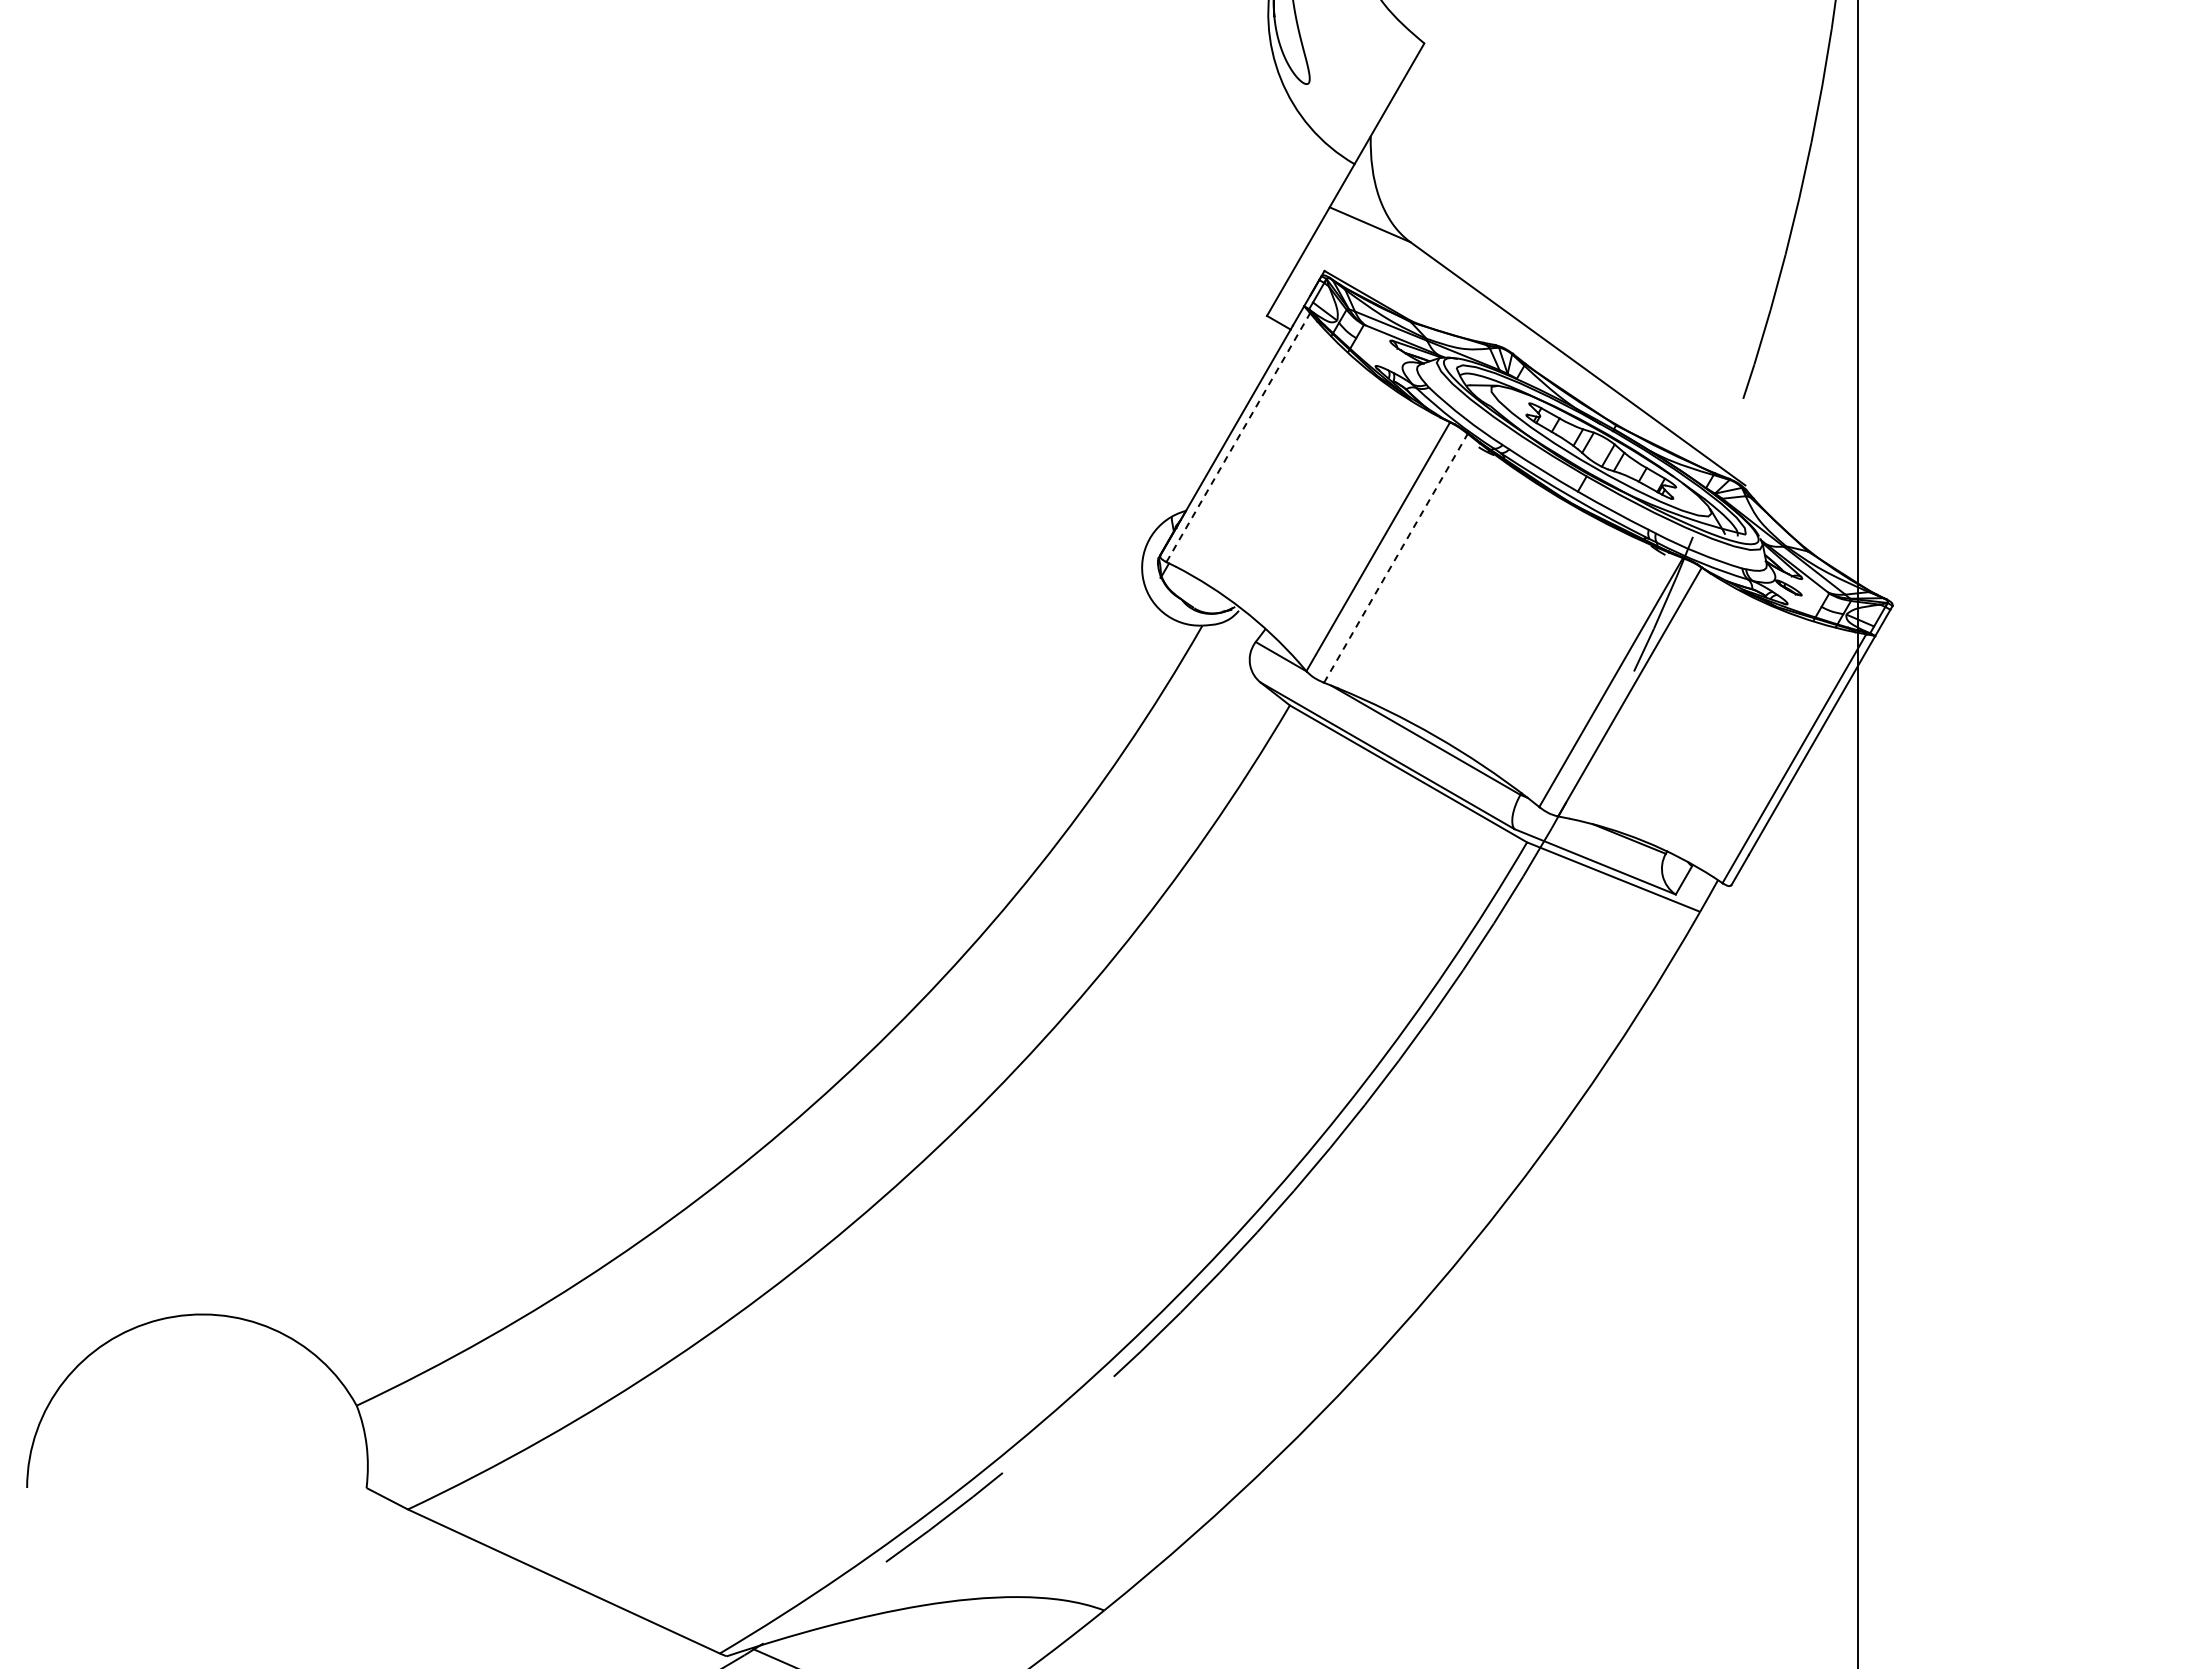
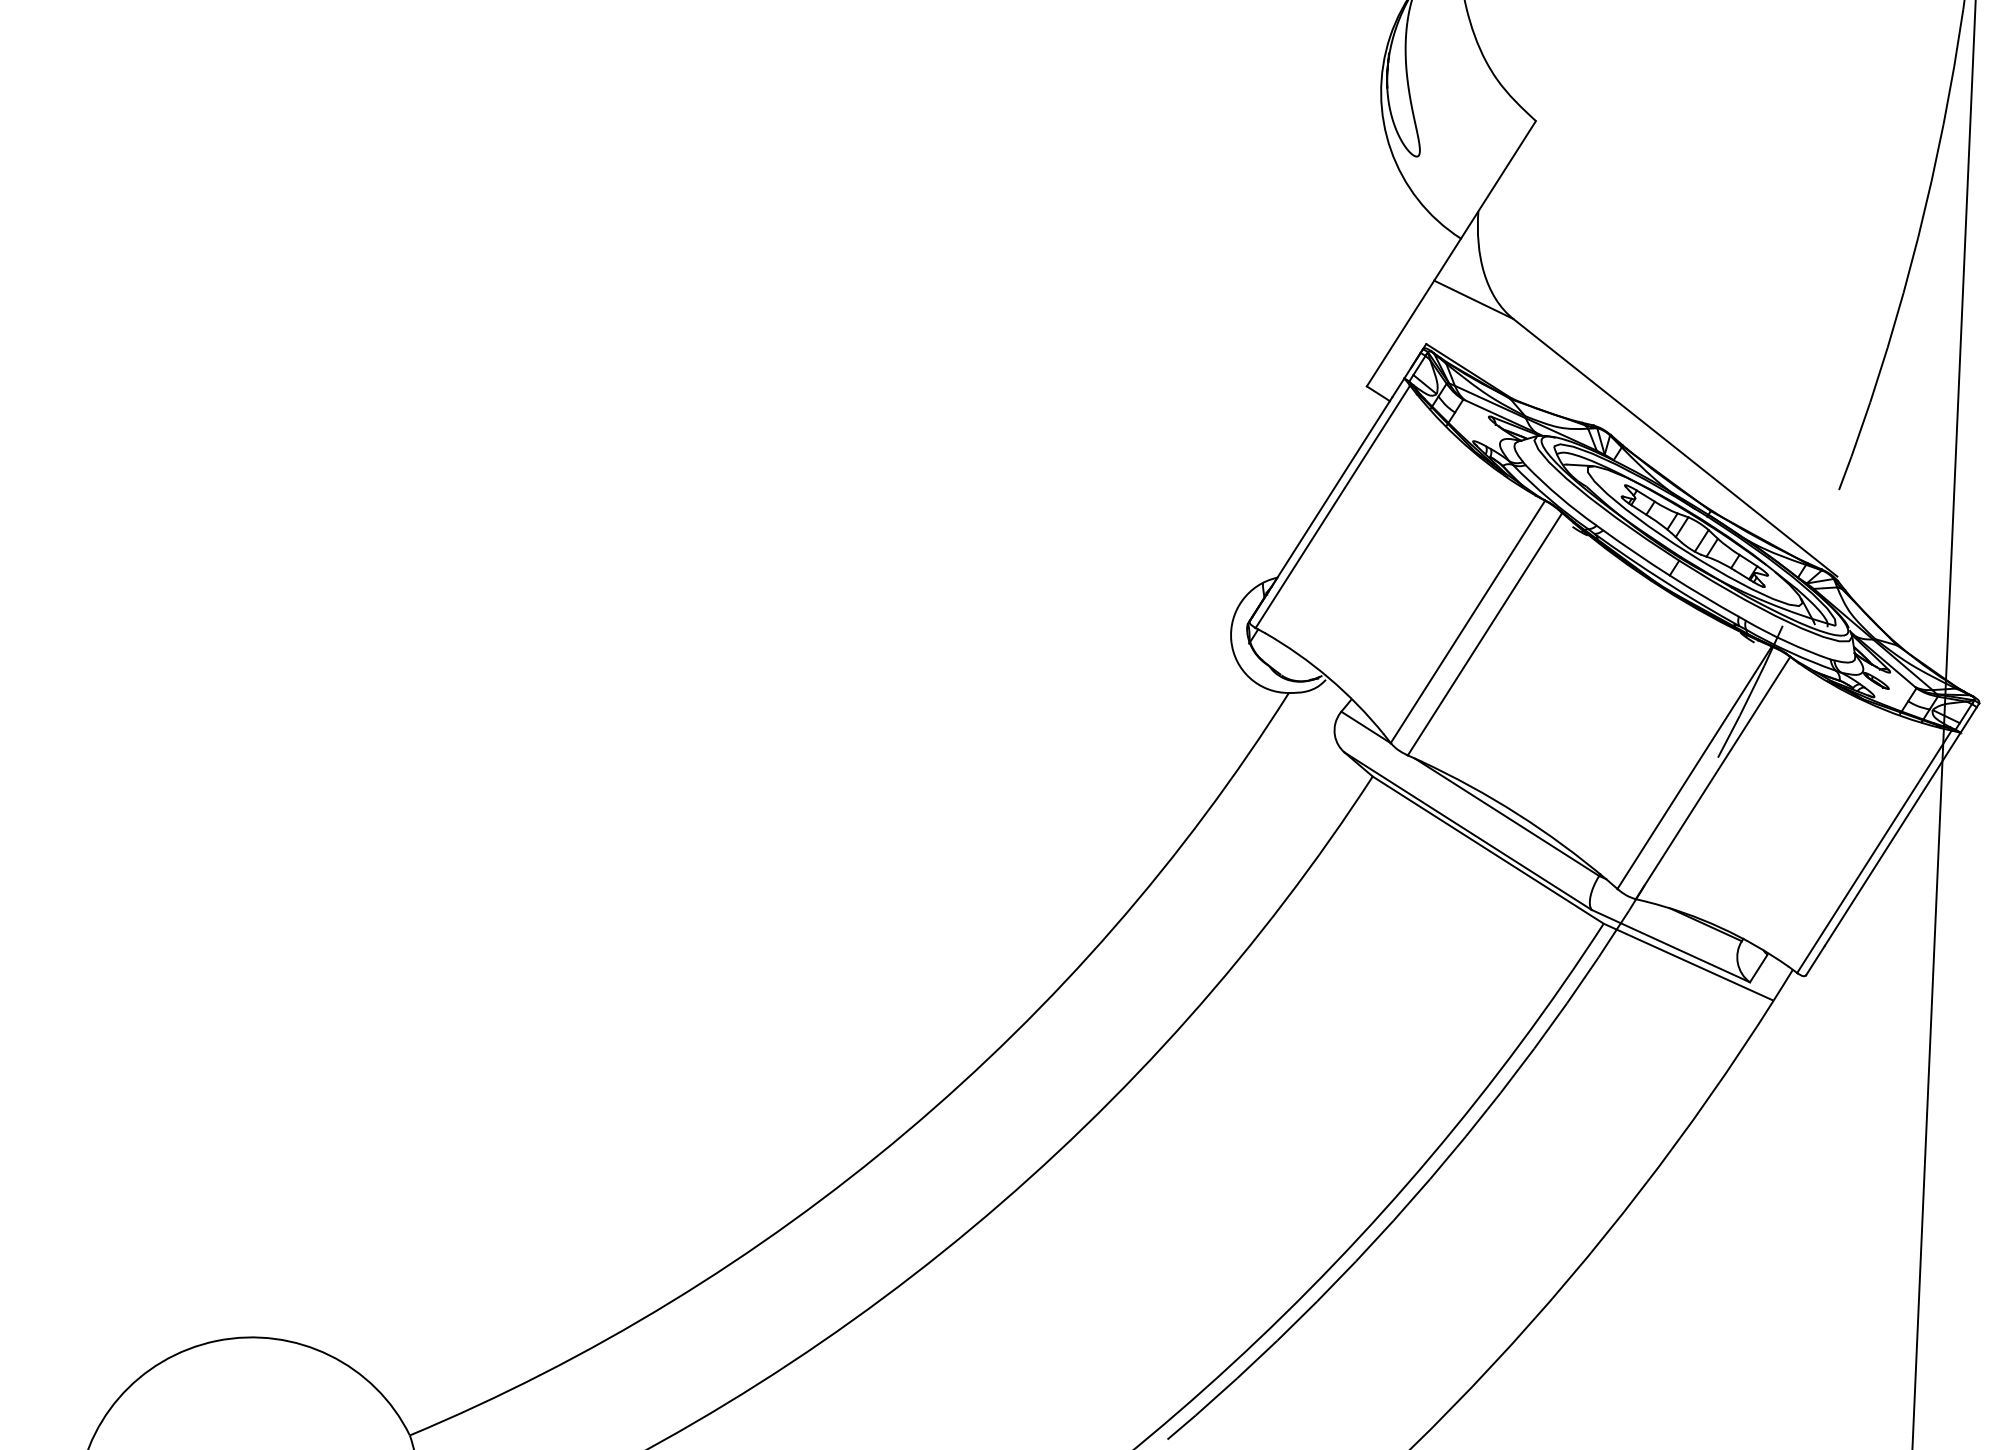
line: (1238, 437) -> (1333, 506), dashed -> solid
line: (1395, 558) -> (1484, 634), dashed -> solid

